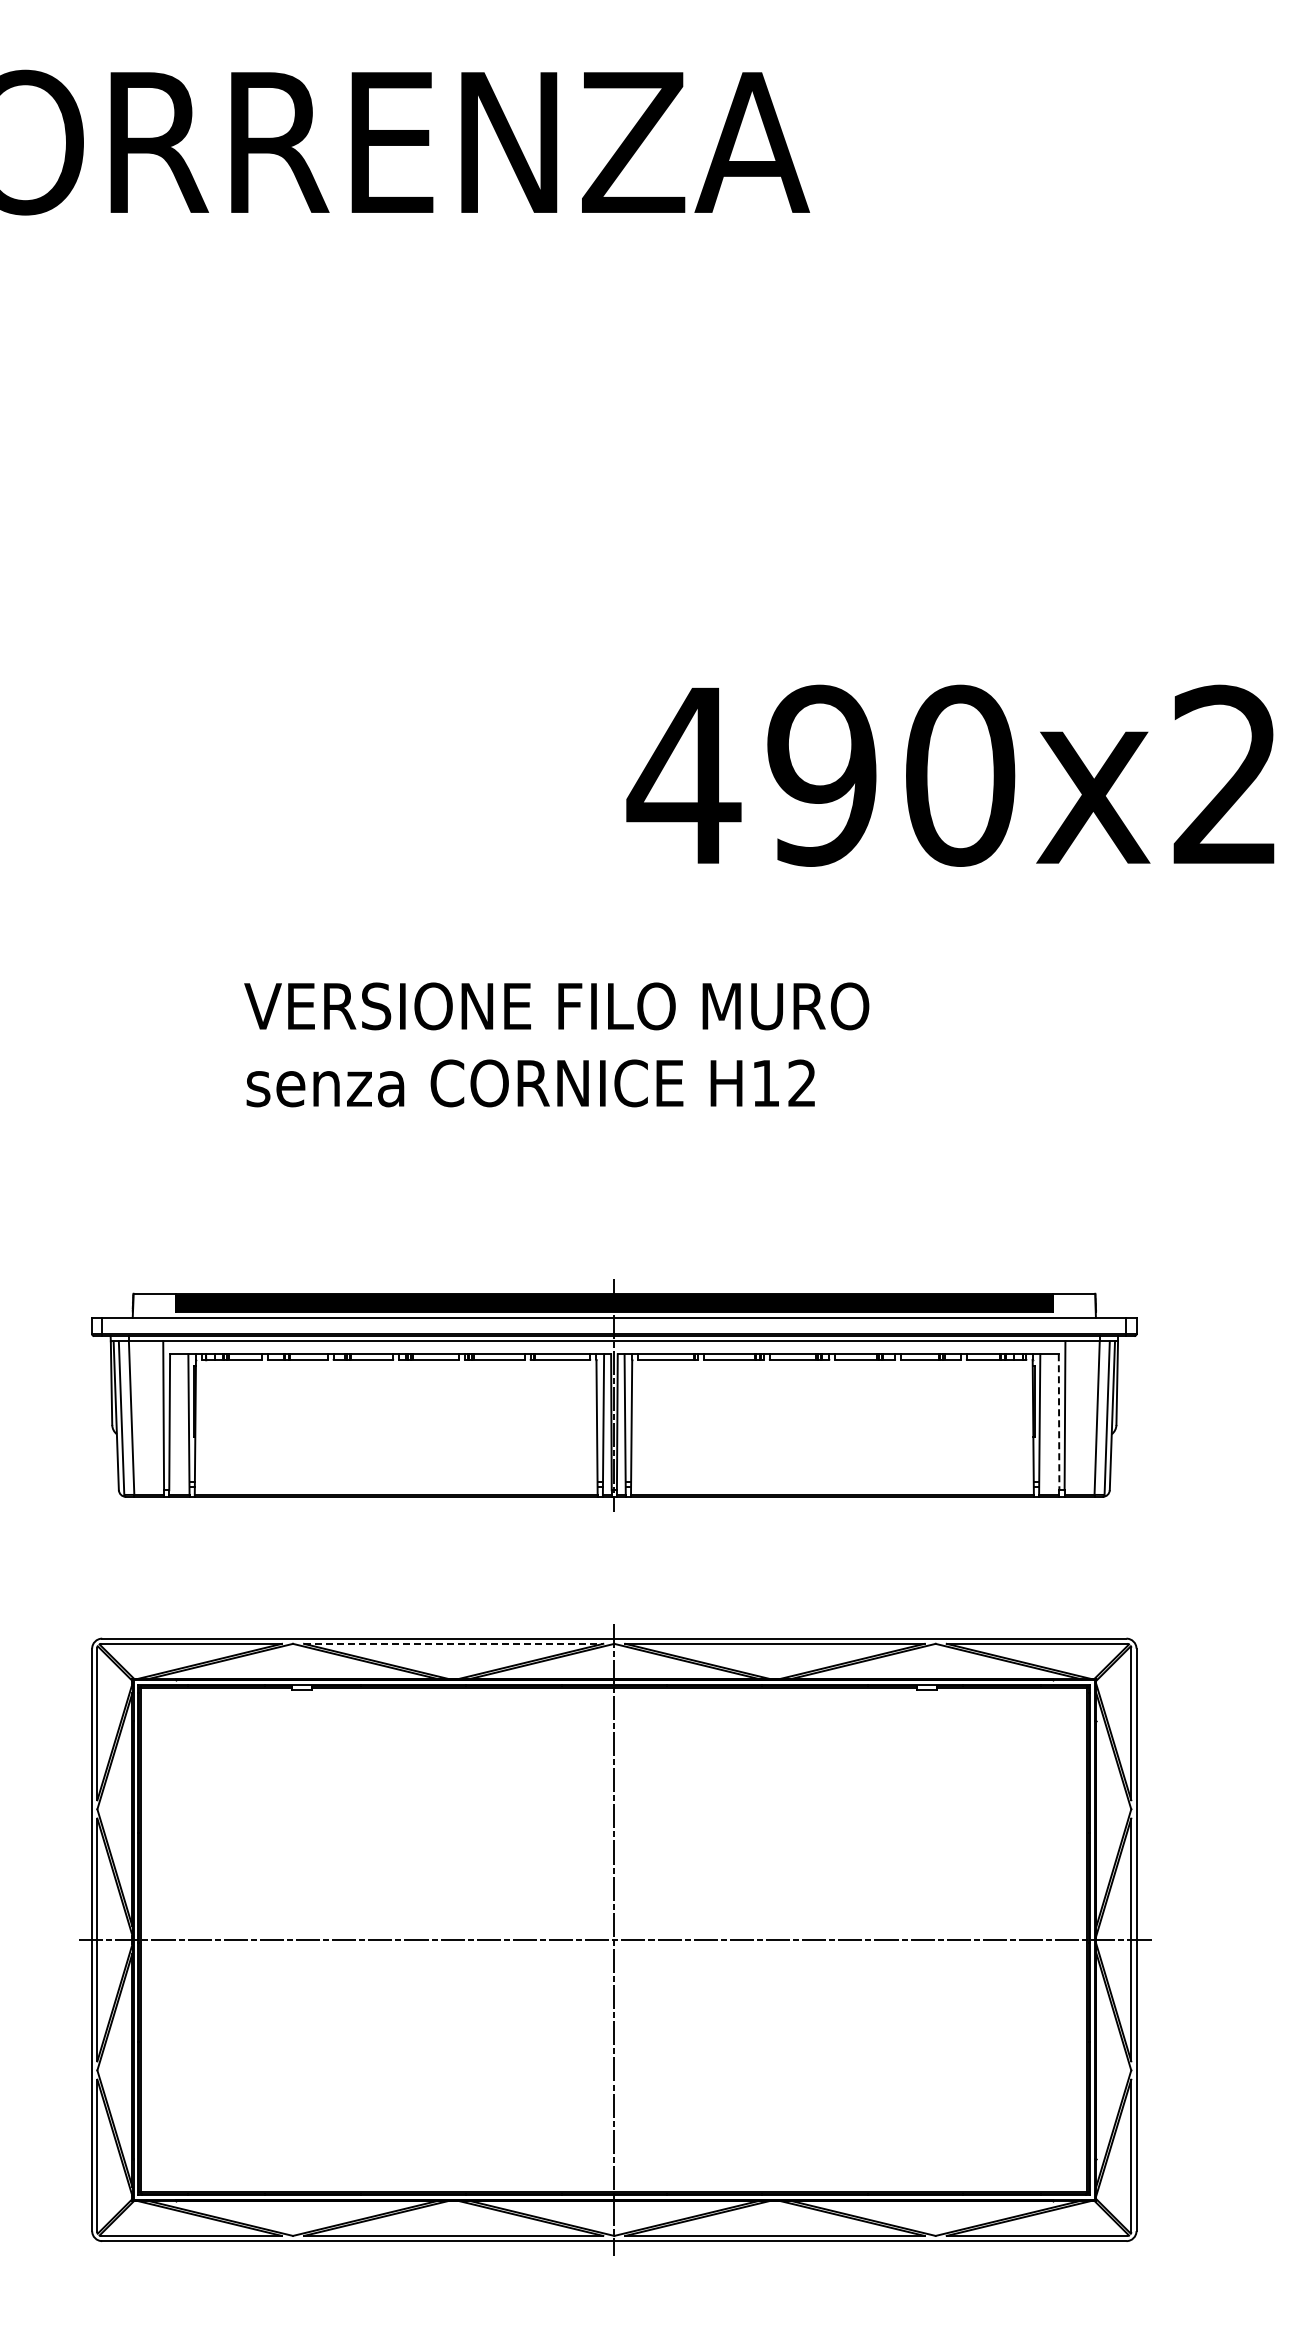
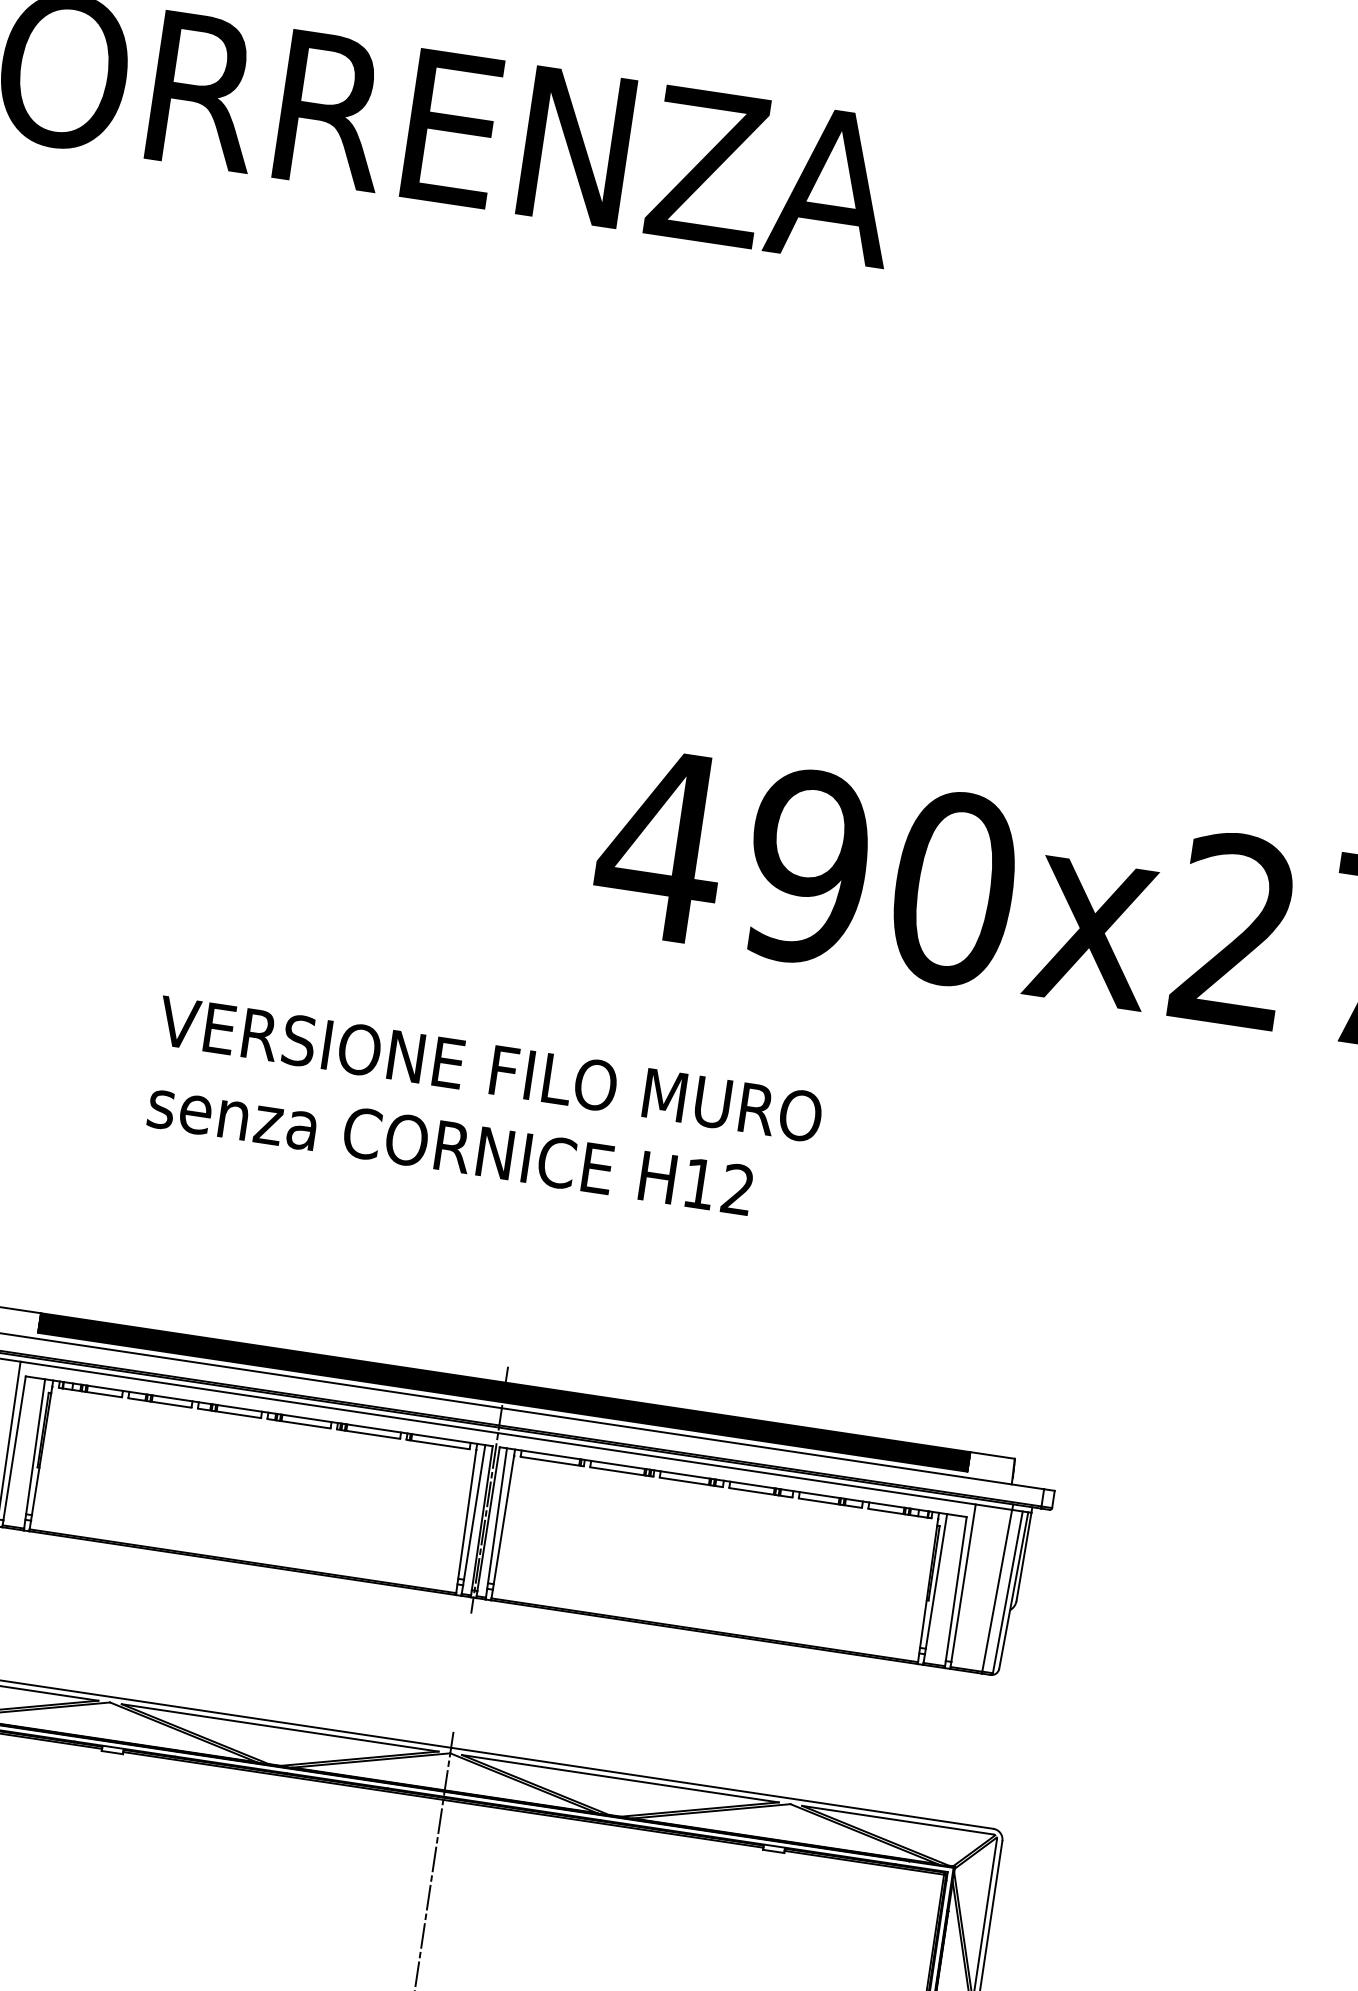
line: (1059, 1422) -> (956, 1589), dashed -> solid
line: (453, 1643) -> (280, 1727), dashed -> solid

